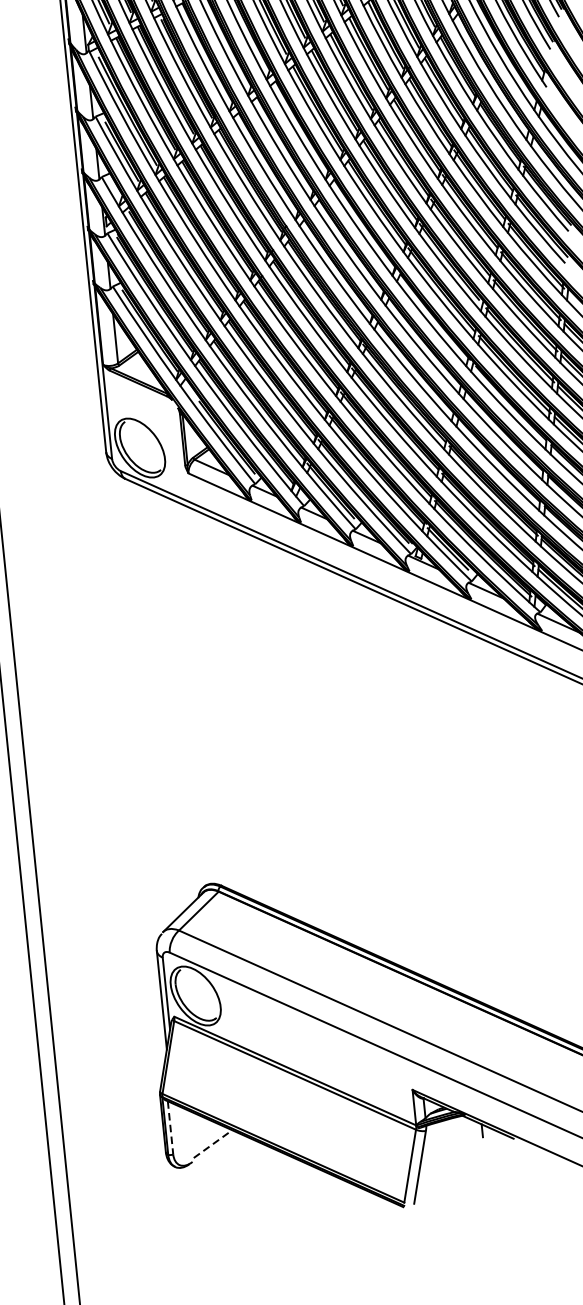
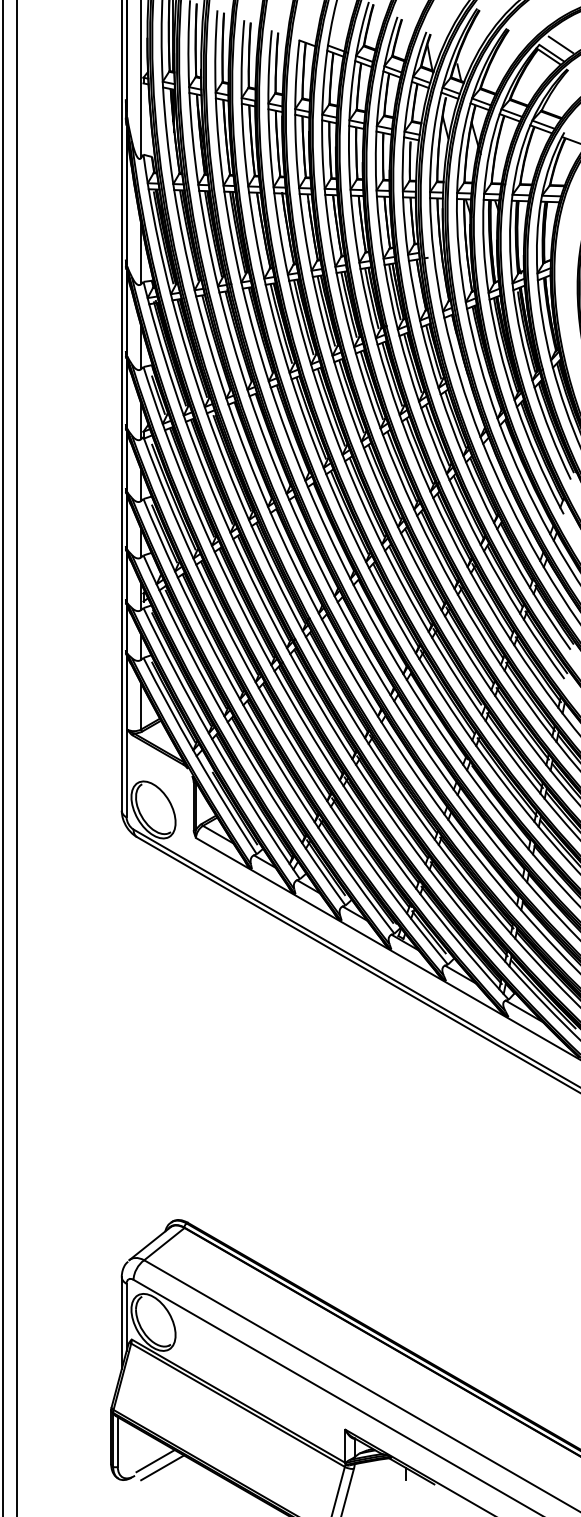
line: (170, 1127) -> (117, 1441), dashed -> solid
line: (213, 1143) -> (156, 1460), dashed -> solid
line: (221, 1150) -> (162, 1467), added

